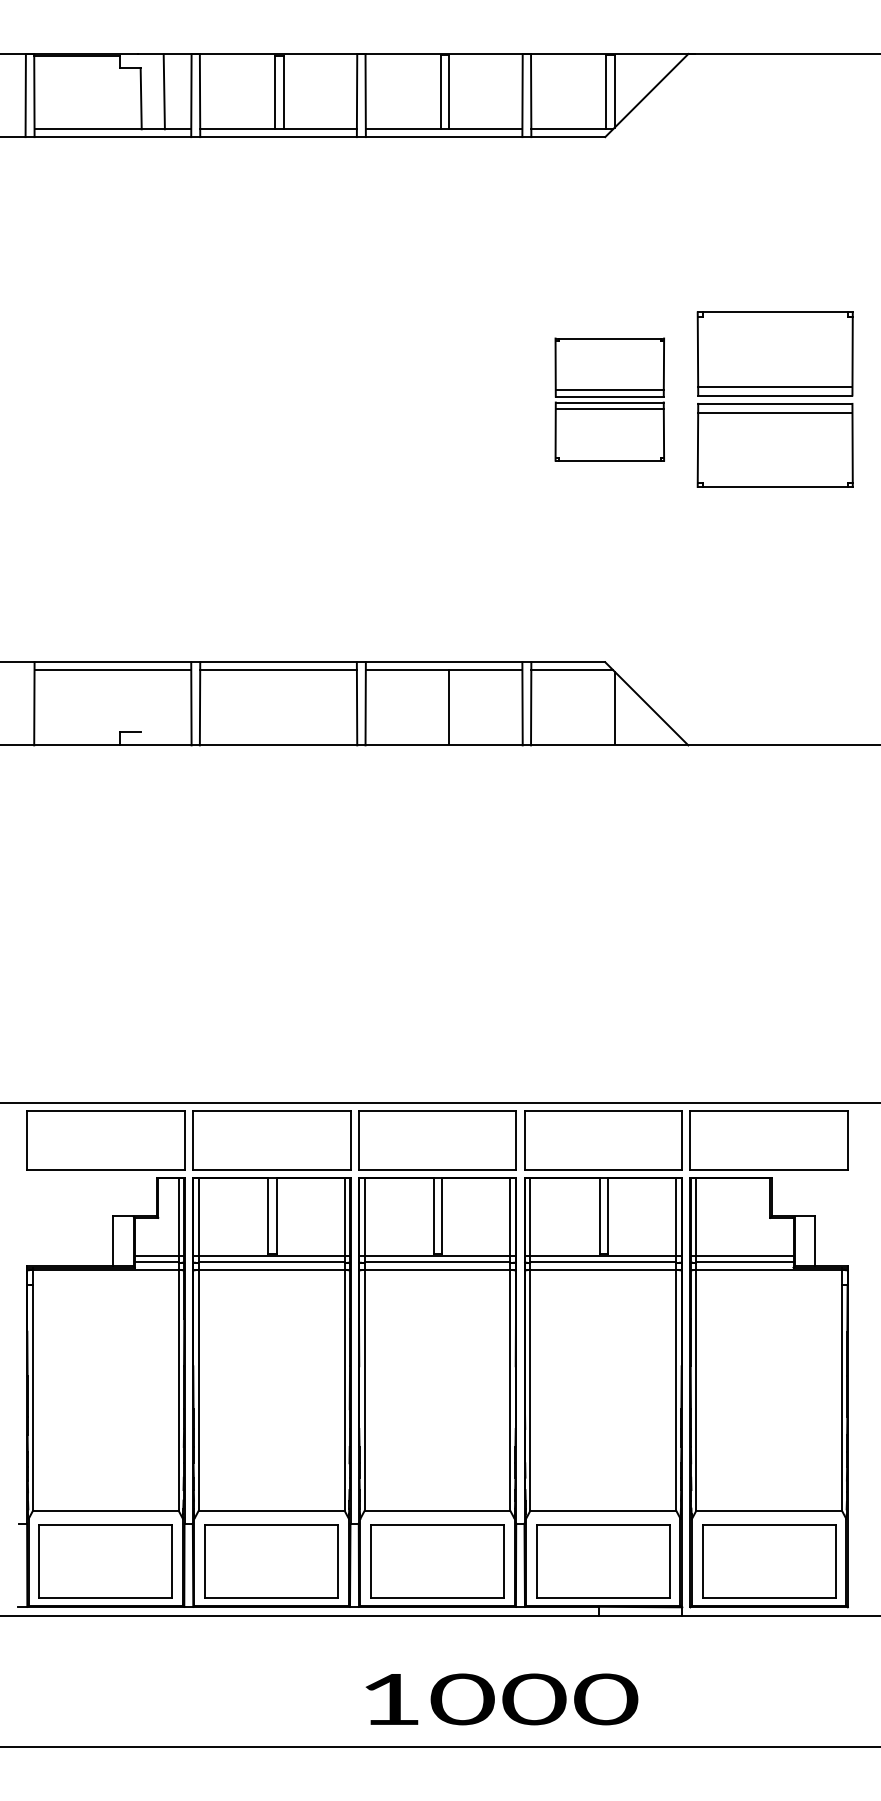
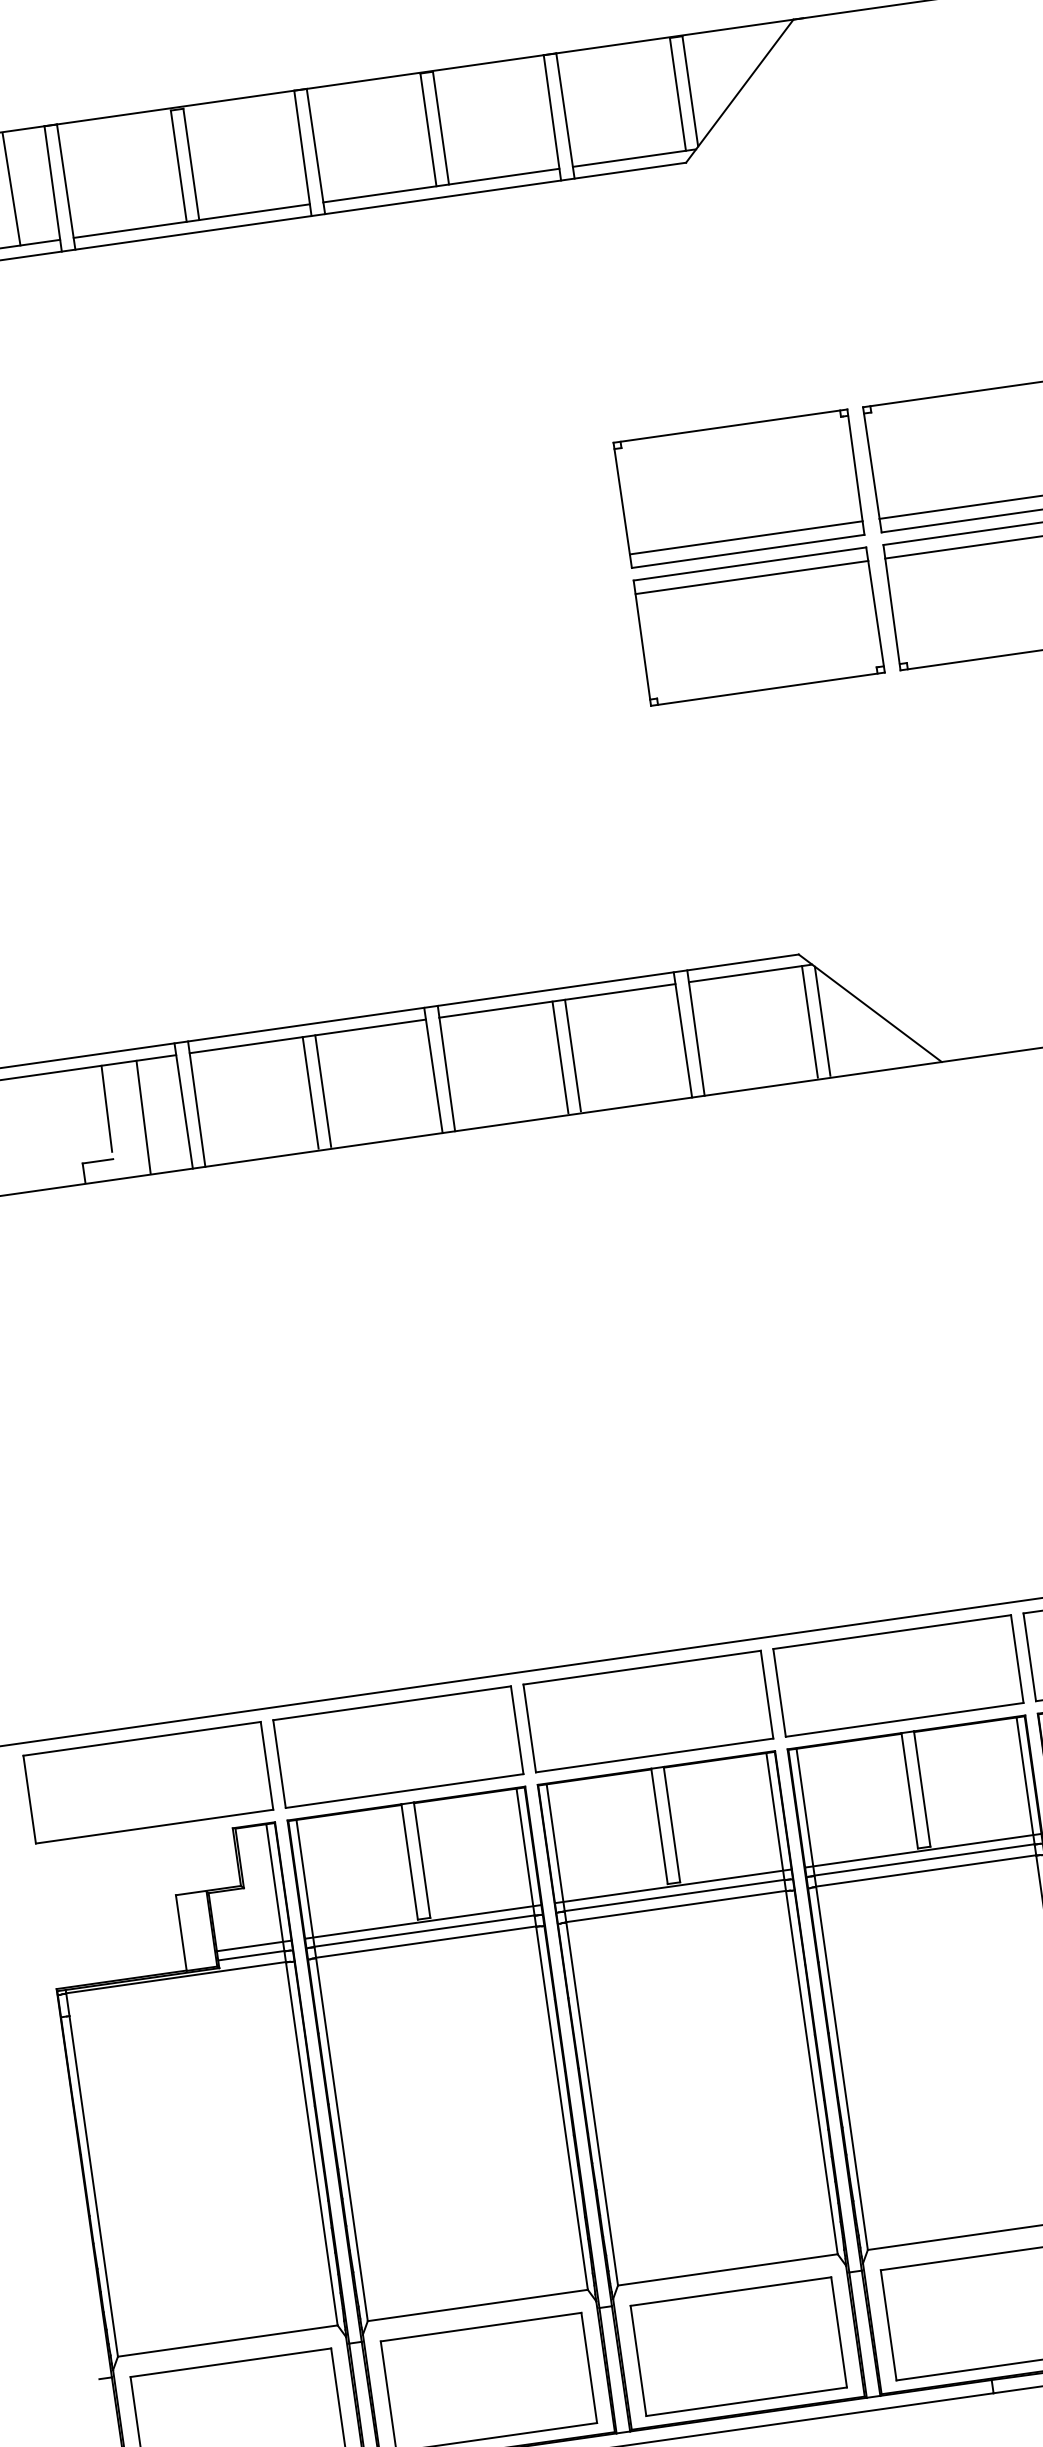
part: (609, 399) -> (748, 557), size x1.43
line: (140, 698) -> (105, 1108), added
line: (163, 707) -> (142, 1117), added
line: (275, 707) -> (311, 1093), added
line: (283, 707) -> (323, 1091), added
line: (440, 707) -> (560, 1058), added
line: (606, 707) -> (810, 1022), added

